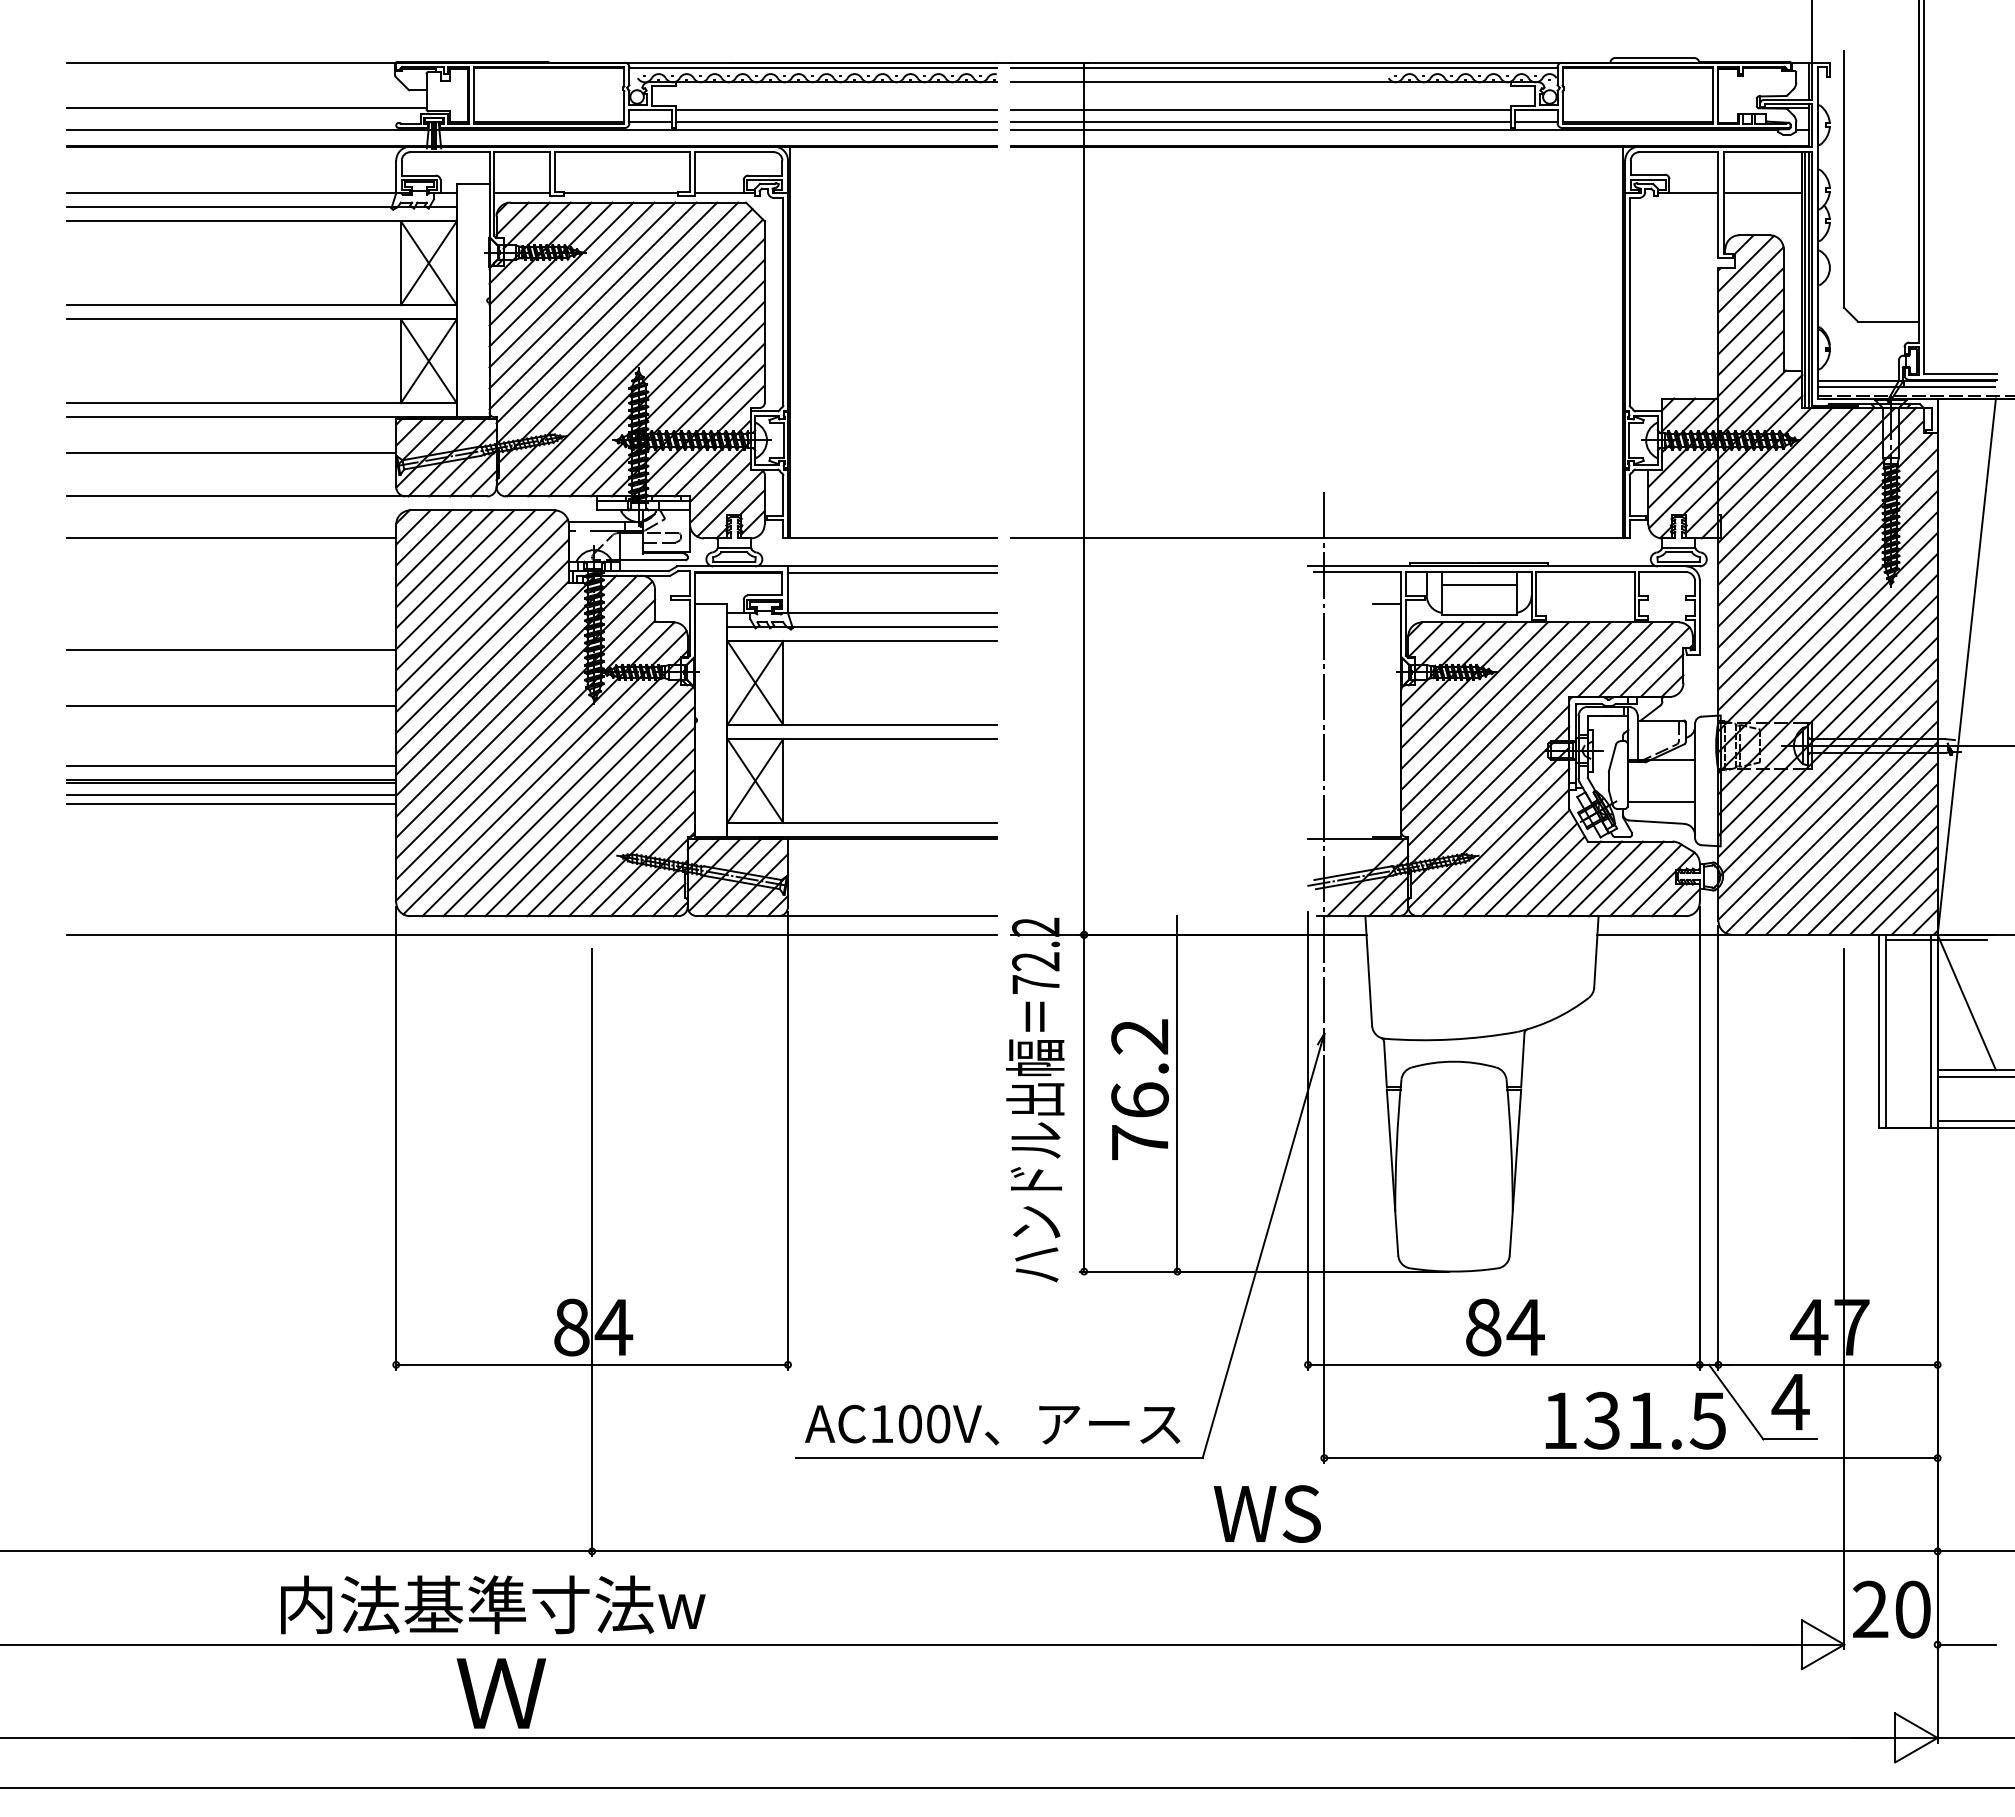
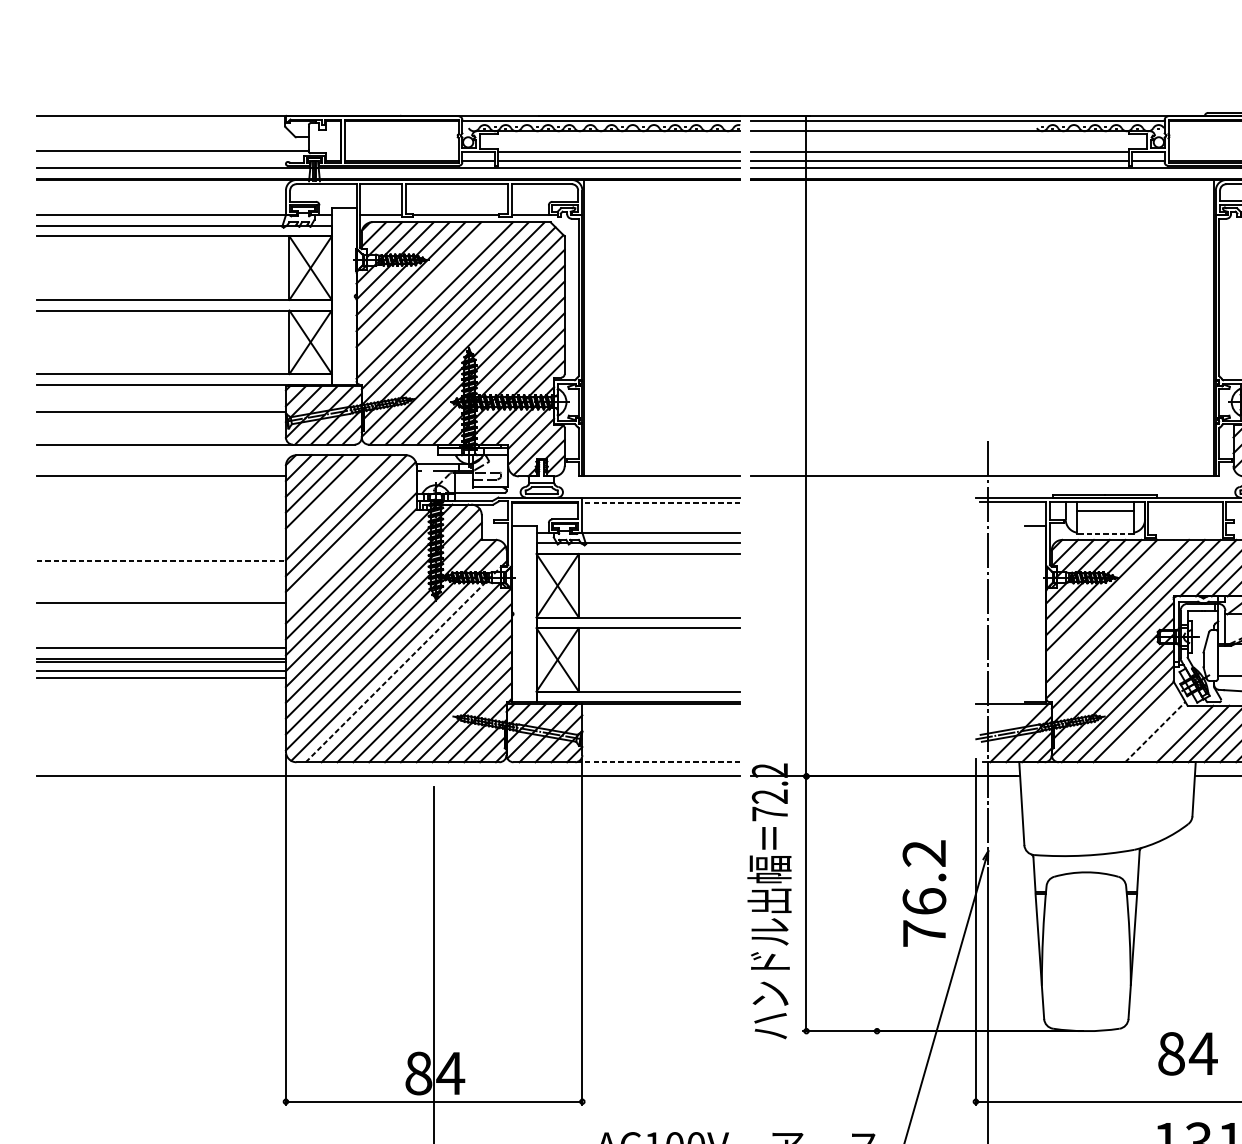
line: (582, 295) -> (426, 292), removed
line: (455, 569) -> (330, 499), removed
line: (891, 573) -> (660, 502), solid -> dashed
line: (1478, 614) -> (1104, 533), solid -> dashed
line: (482, 625) -> (351, 542), removed
line: (232, 650) -> (162, 561), solid -> dashed
line: (1484, 705) -> (1109, 602), removed
line: (551, 787) -> (403, 664), solid -> dashed
line: (1530, 869) -> (1144, 726), removed
line: (1545, 876) -> (1155, 732), solid -> dashed
line: (1563, 878) -> (1169, 733), removed
line: (887, 916) -> (657, 762), solid -> dashed
text: (1139, 1089) -> (924, 893), moved
line: (1177, 1093) -> (877, 896), removed
text: (1505, 1327) -> (1188, 1053), moved

